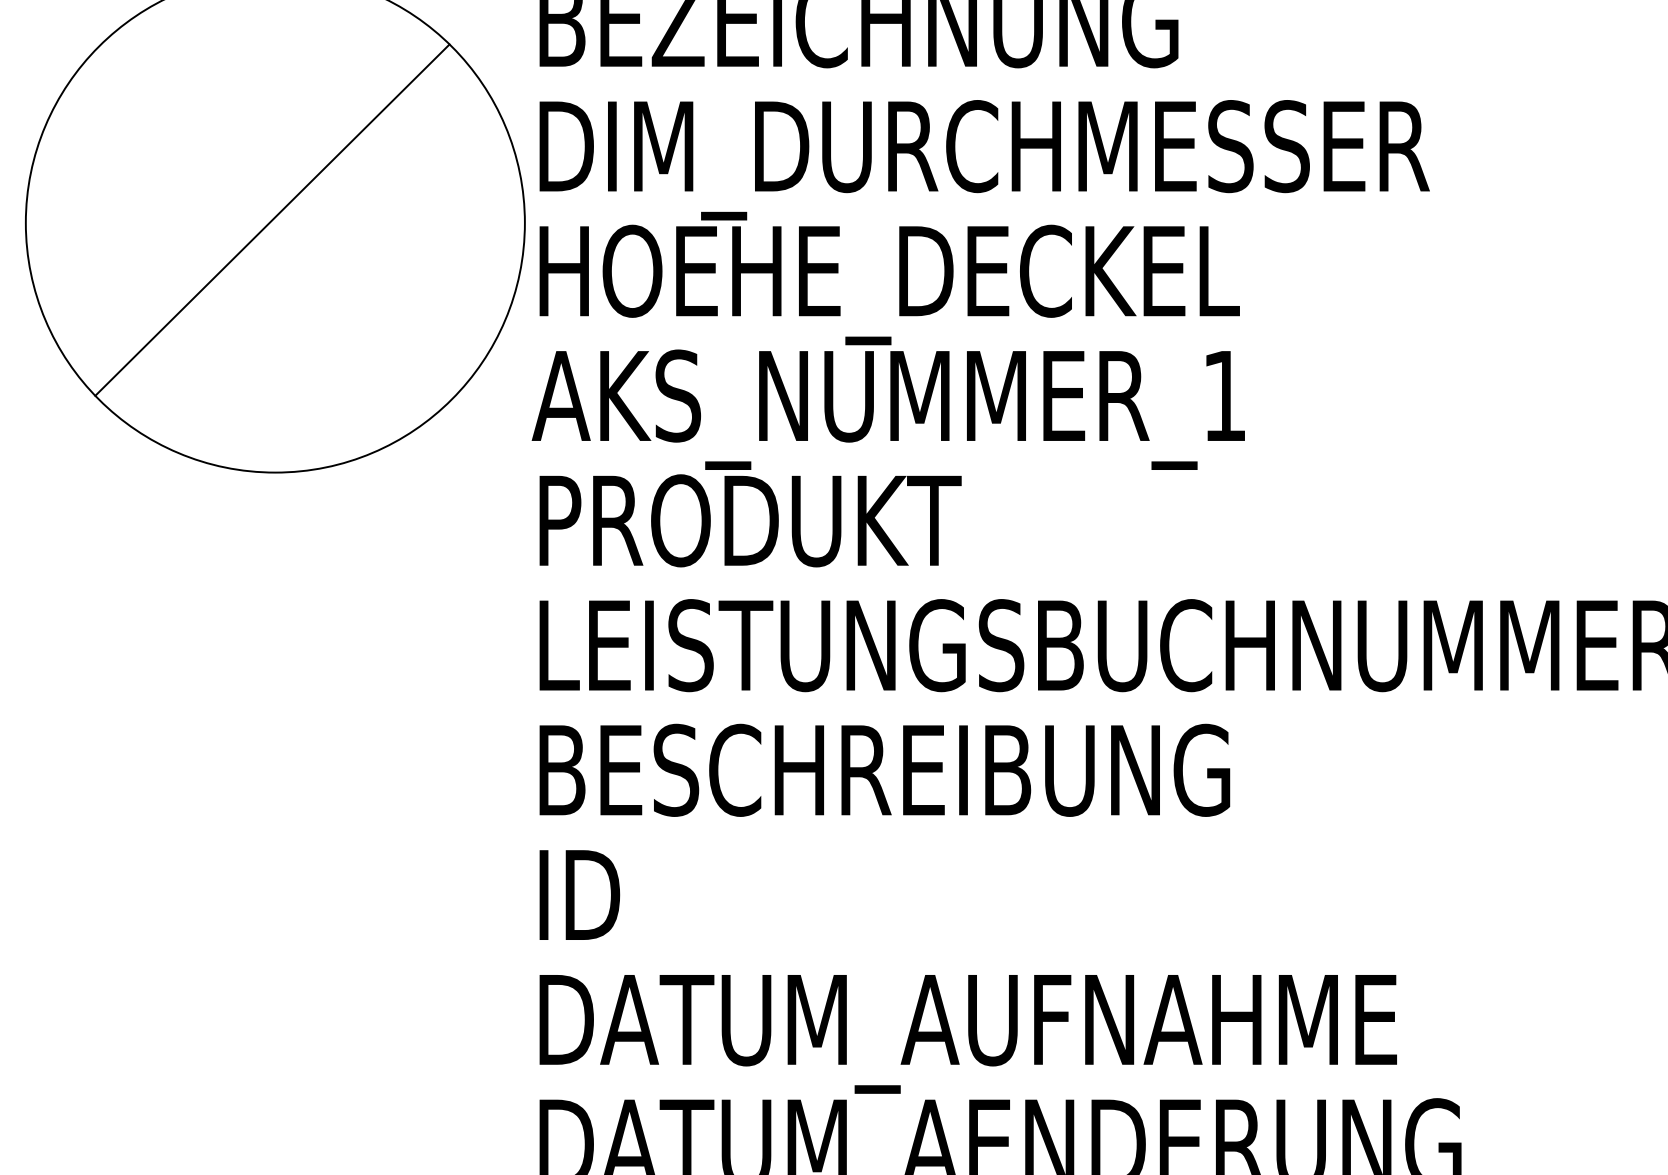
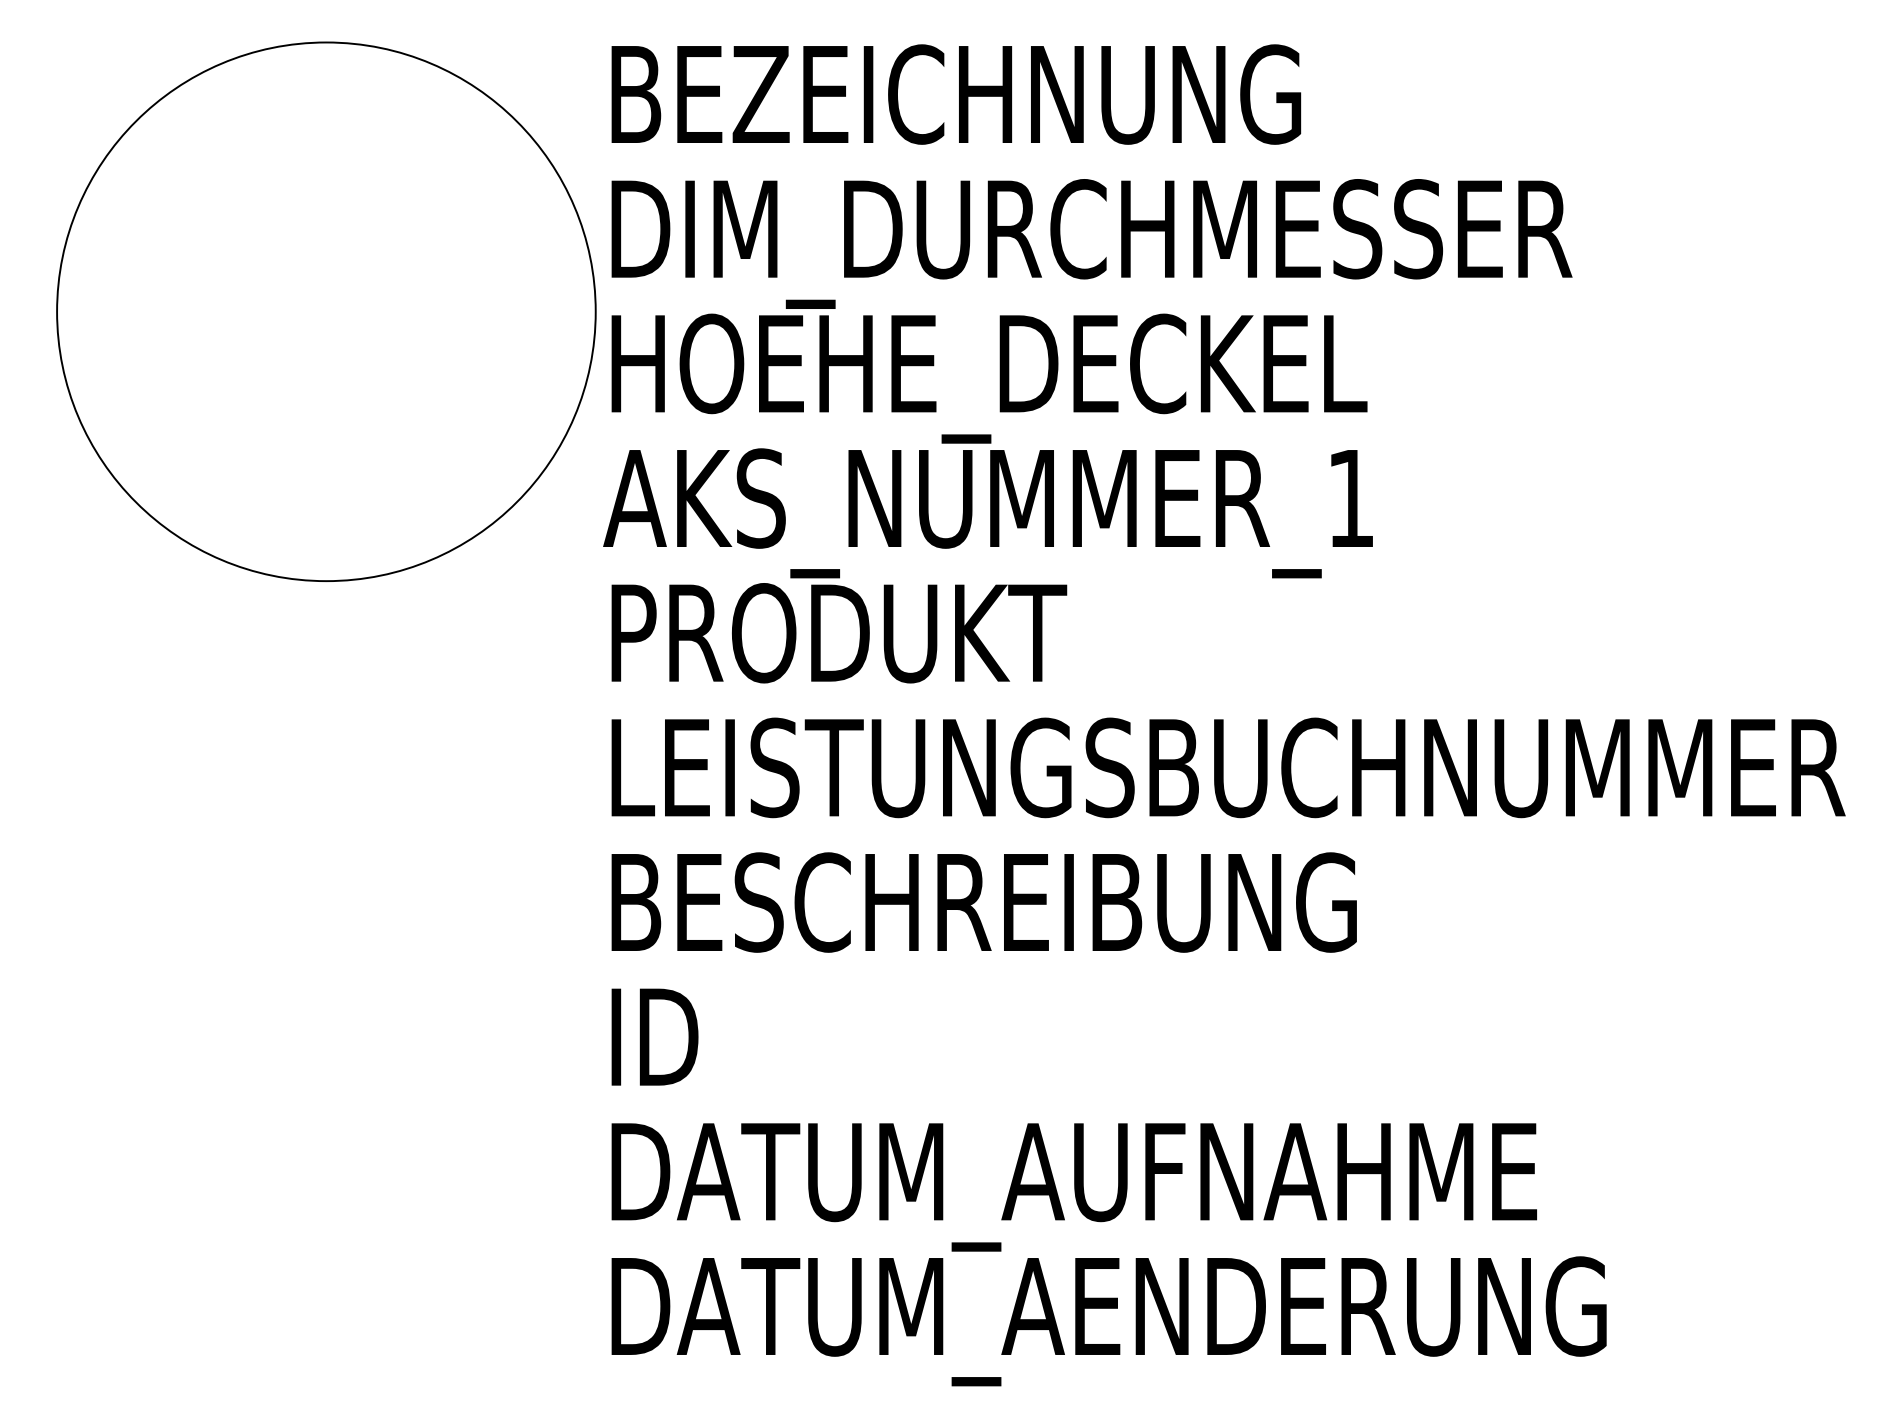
line: (272, 219) -> (323, 308), removed

